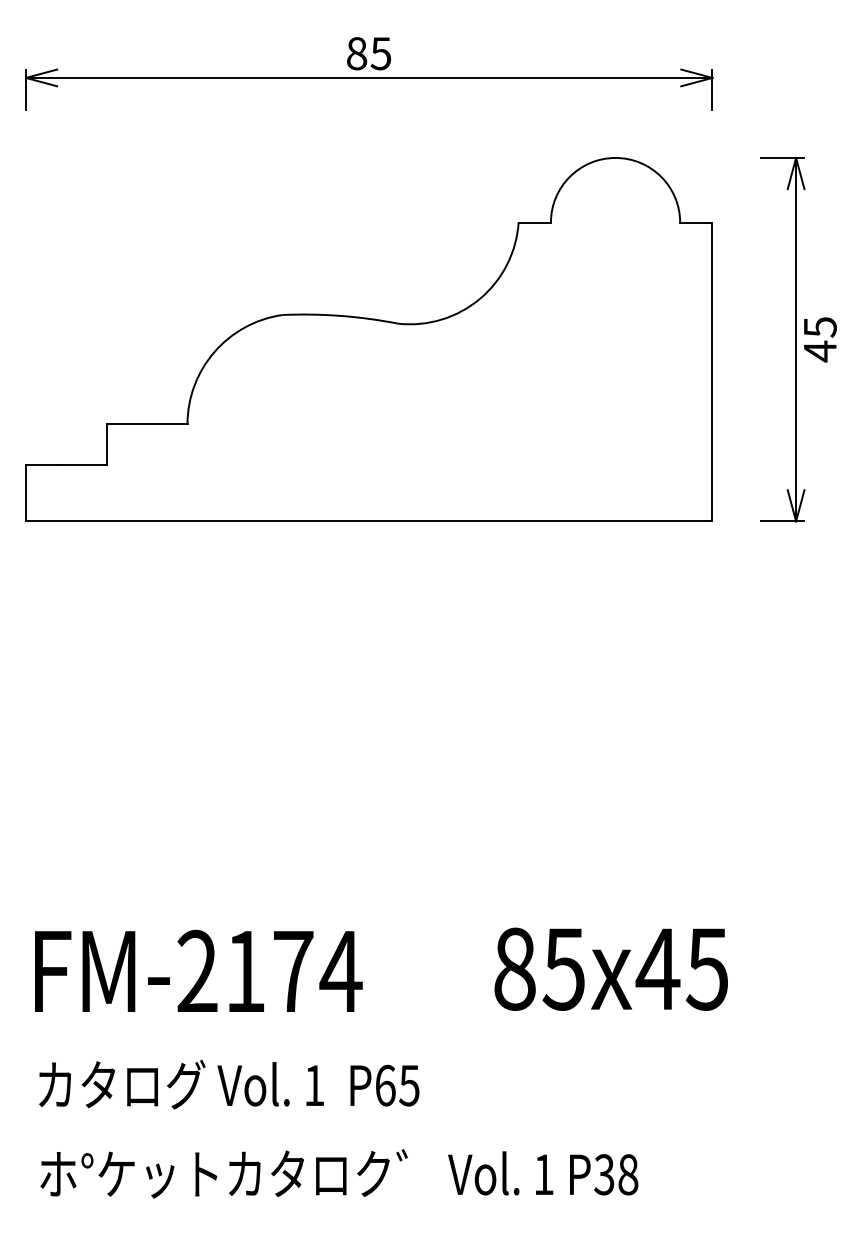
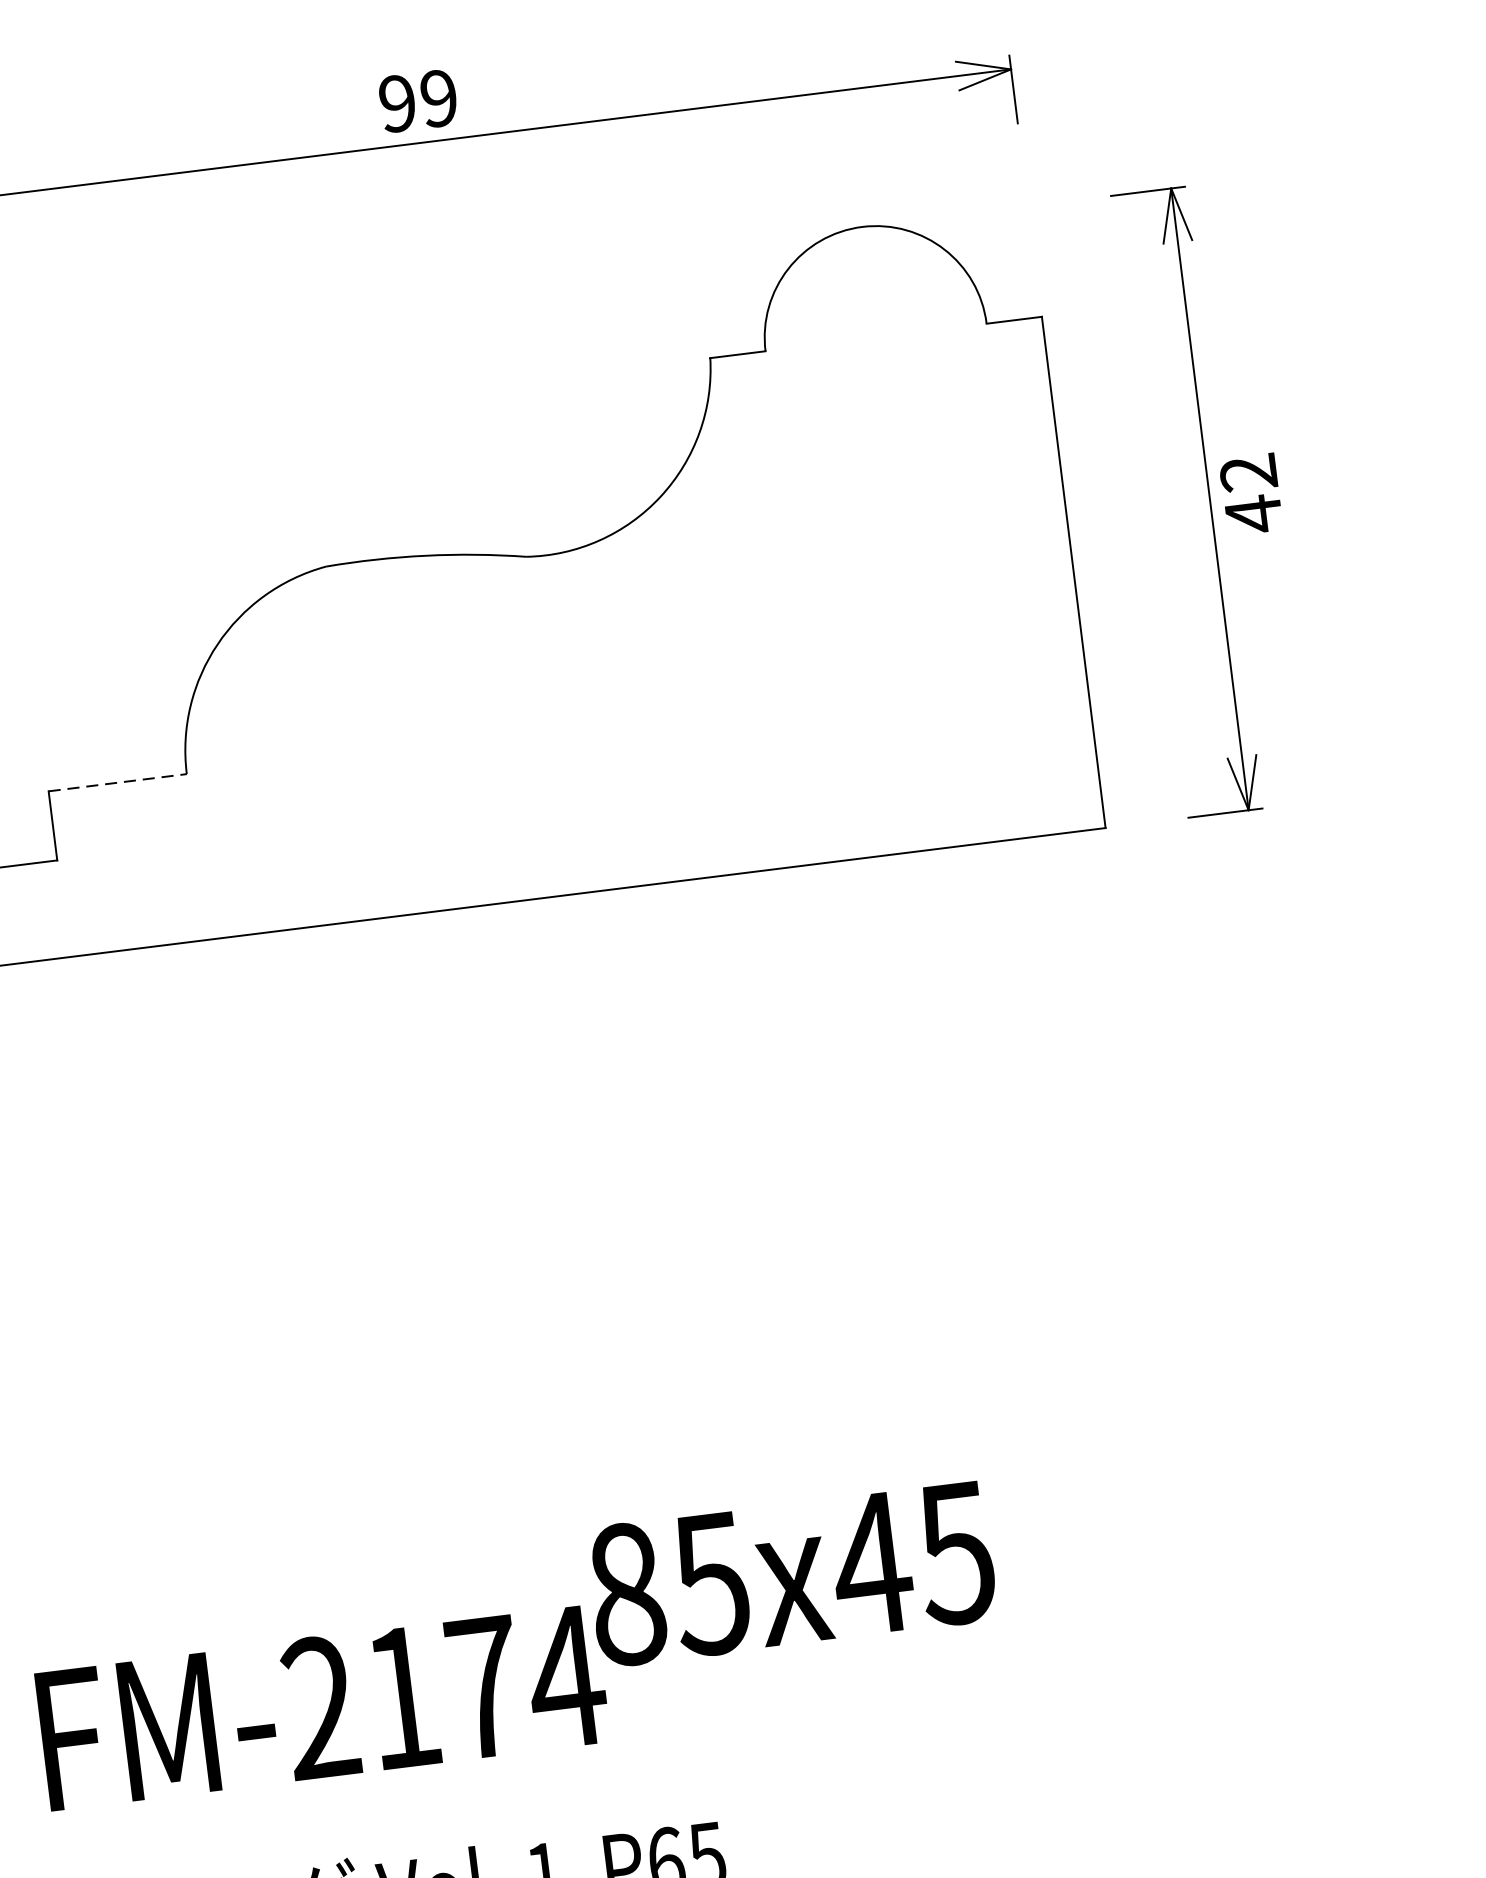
text: (369, 53) -> (419, 100), 85 -> 99
text: (819, 327) -> (1247, 473), 45 -> 42
line: (147, 424) -> (118, 782), solid -> dashed
text: (610, 968) -> (790, 1572), moved

